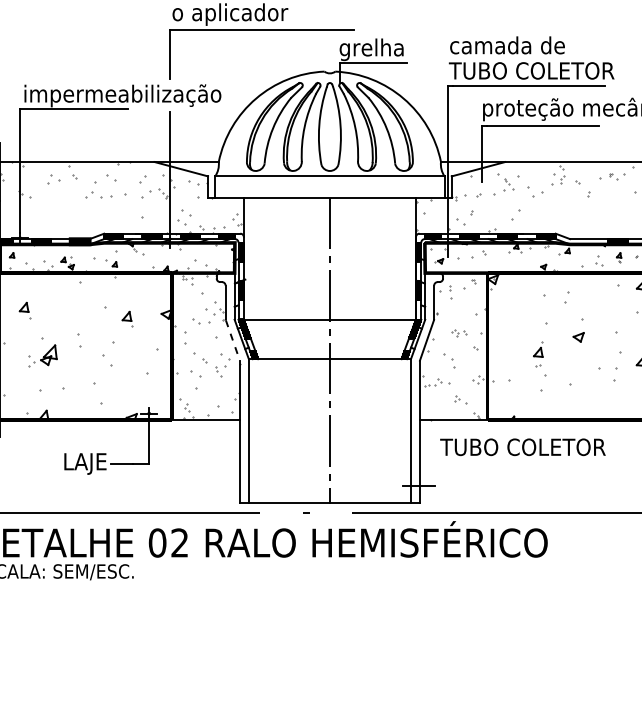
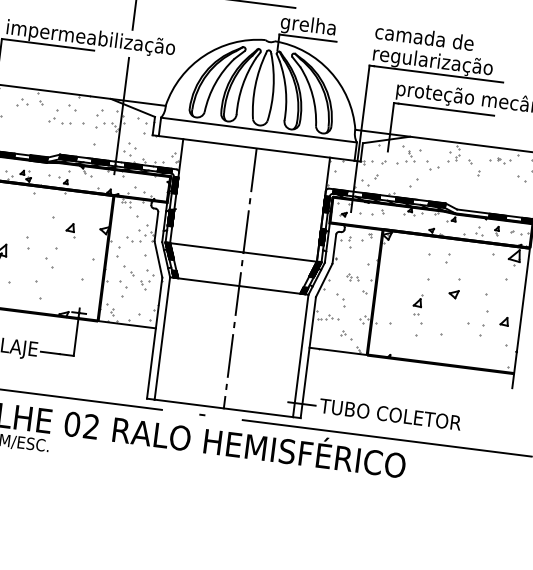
text: (531, 72) -> (442, 63), TUBO COLETOR -> regularização
line: (233, 340) -> (159, 259), dashed -> solid
text: (522, 447) -> (390, 414), moved

